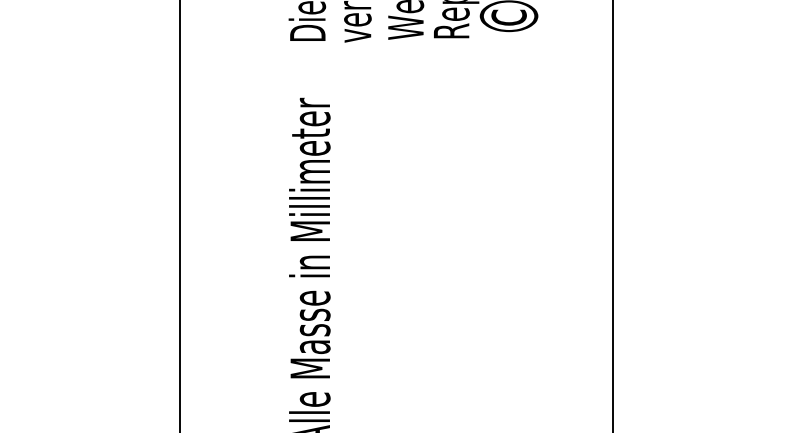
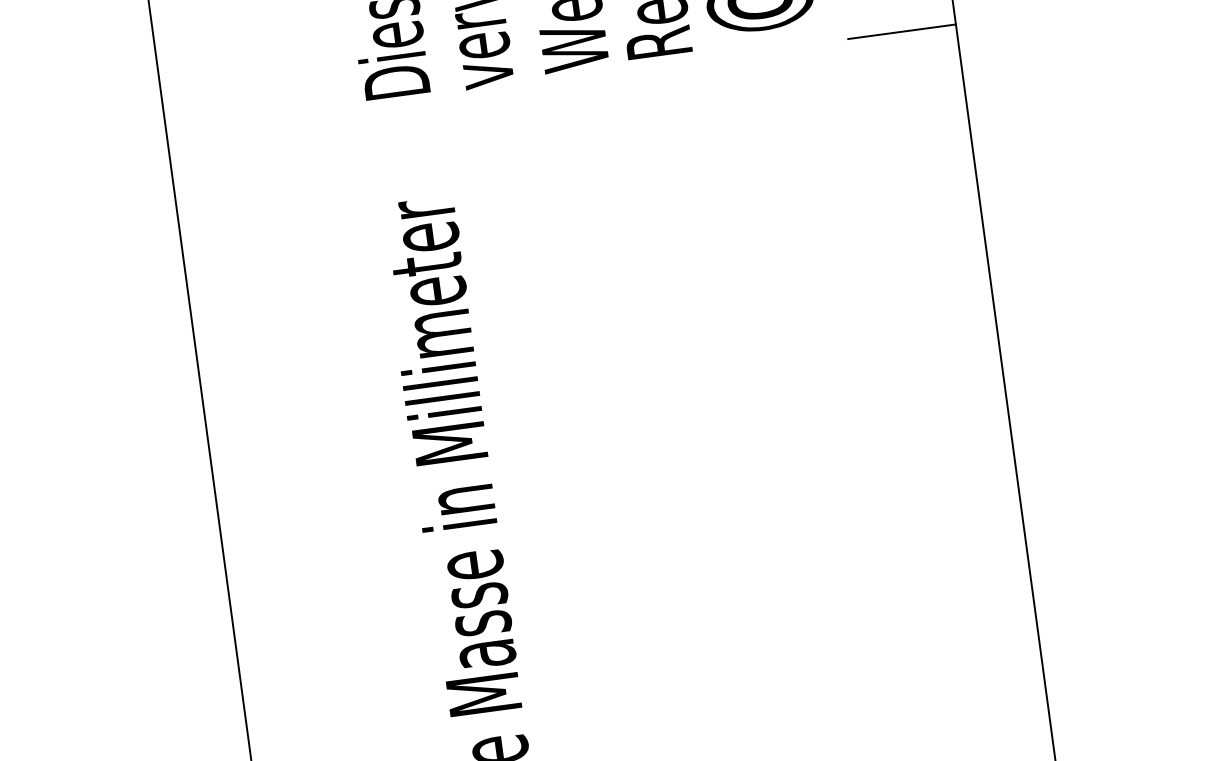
line: (582, 42) -> (901, 31), added

